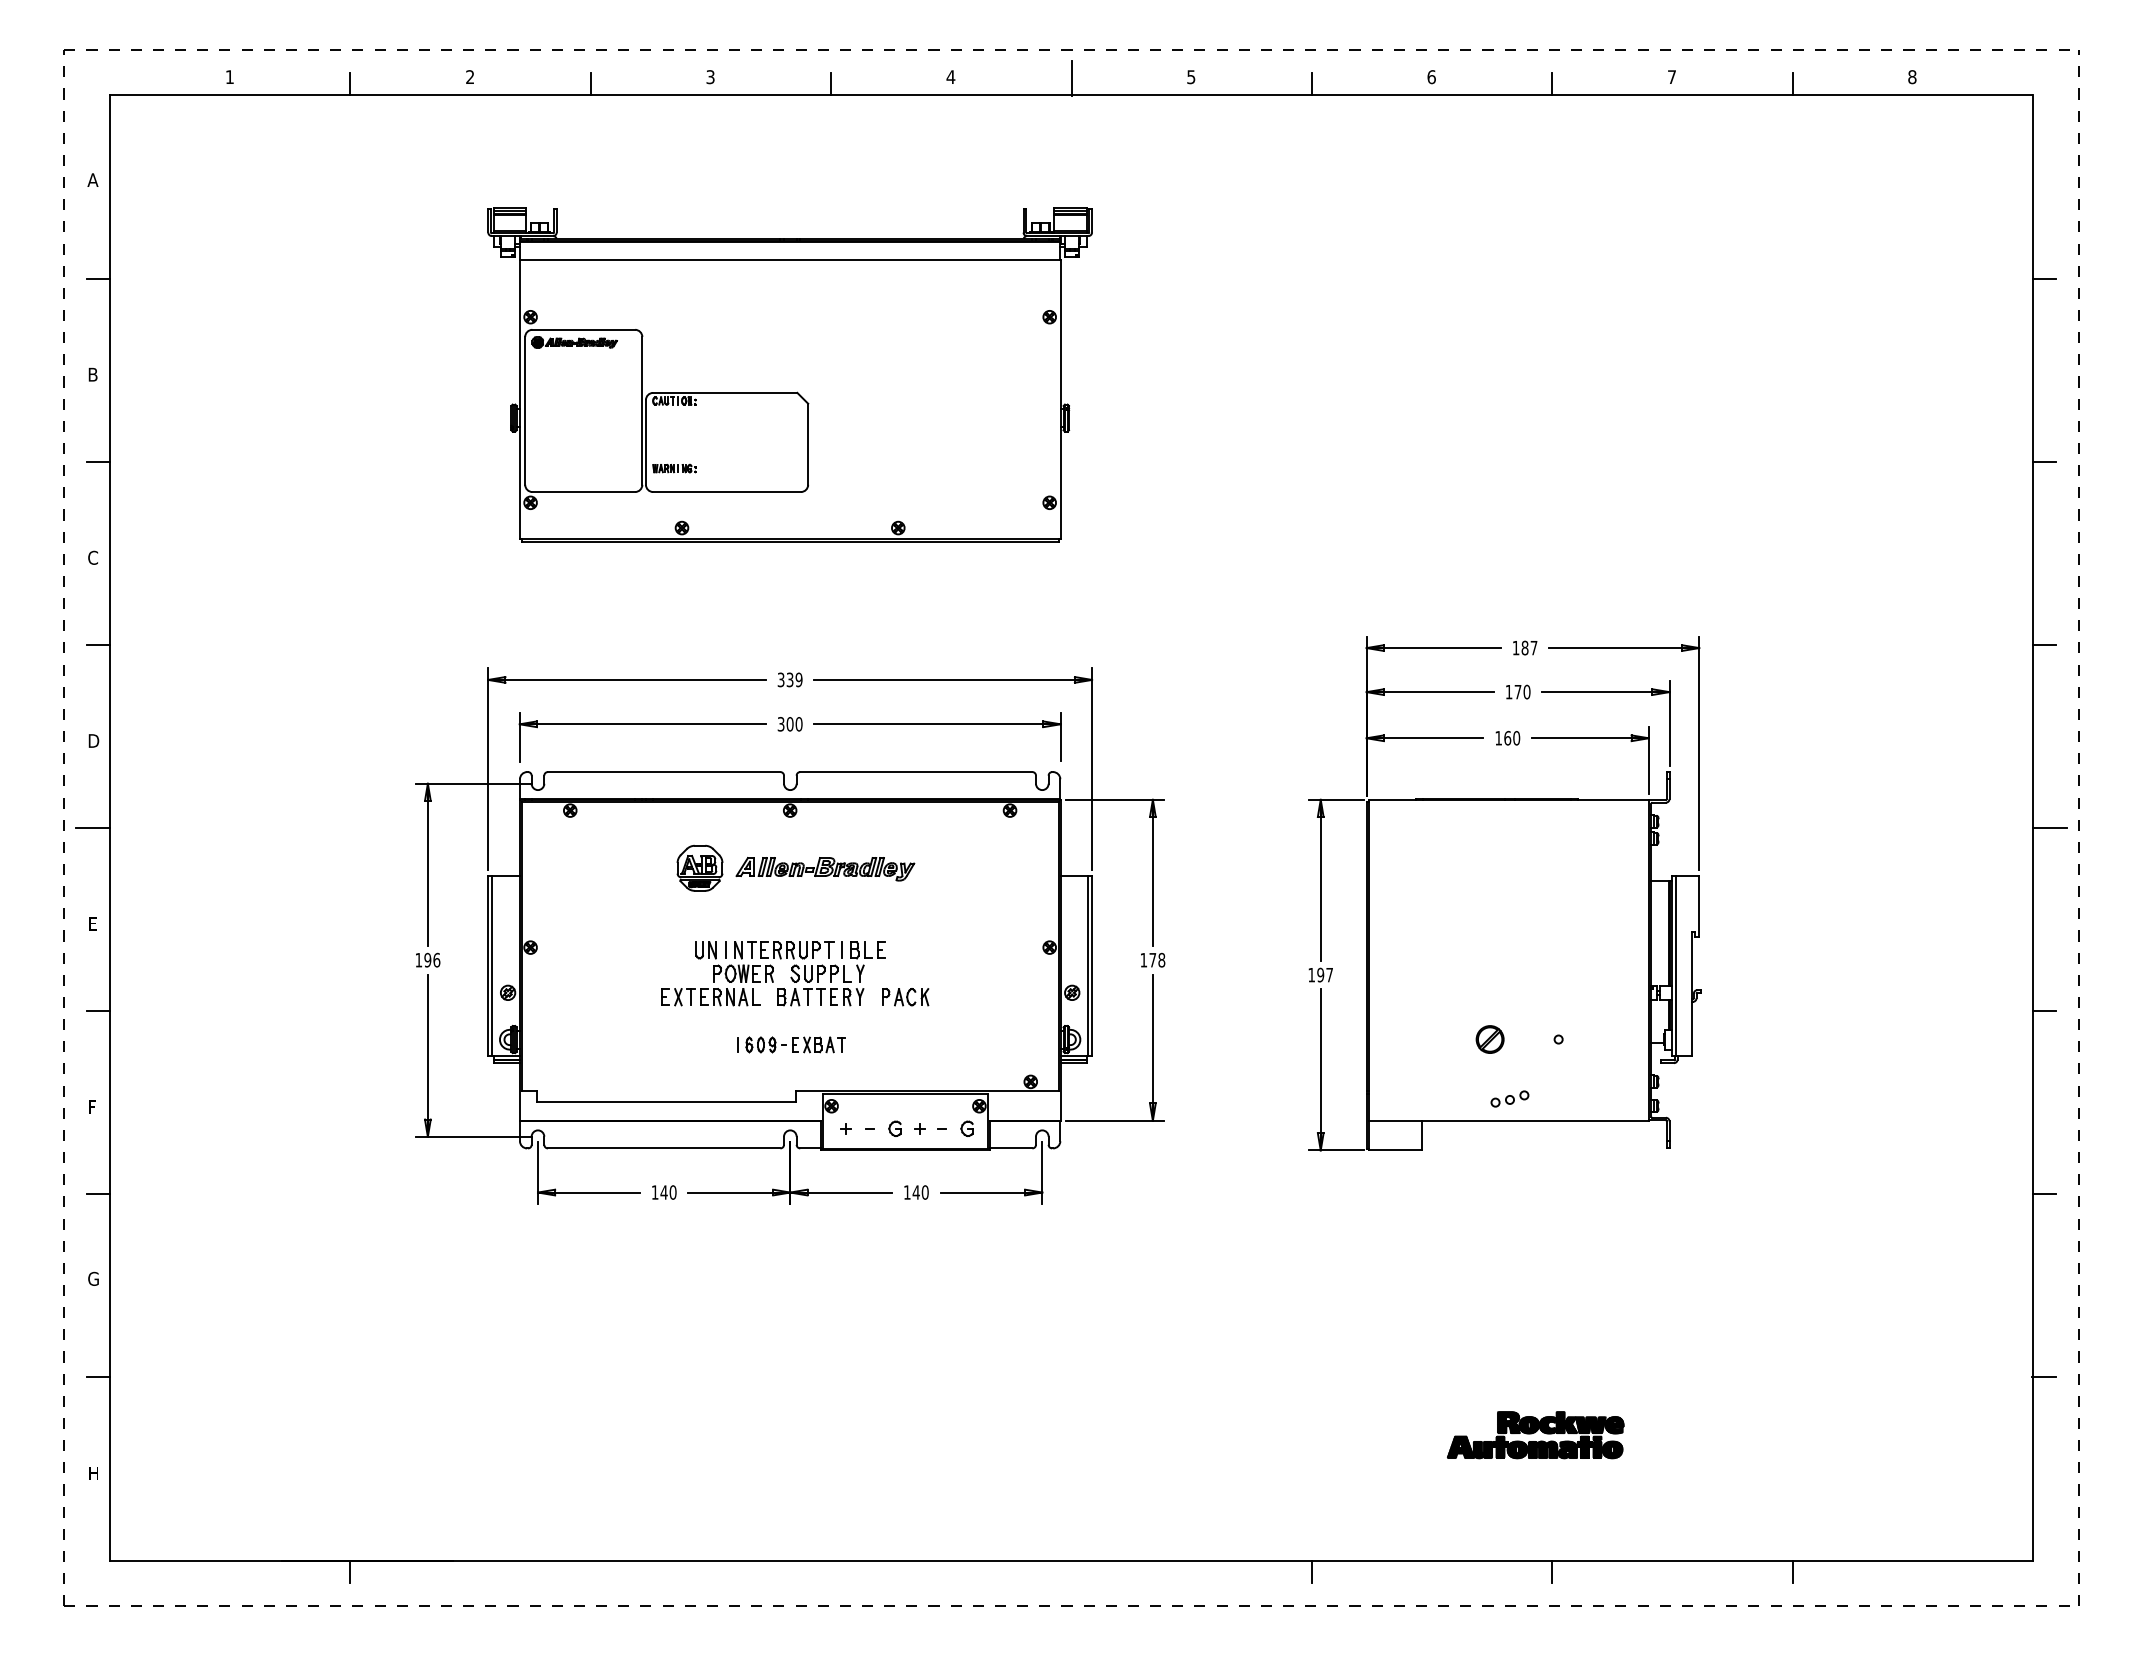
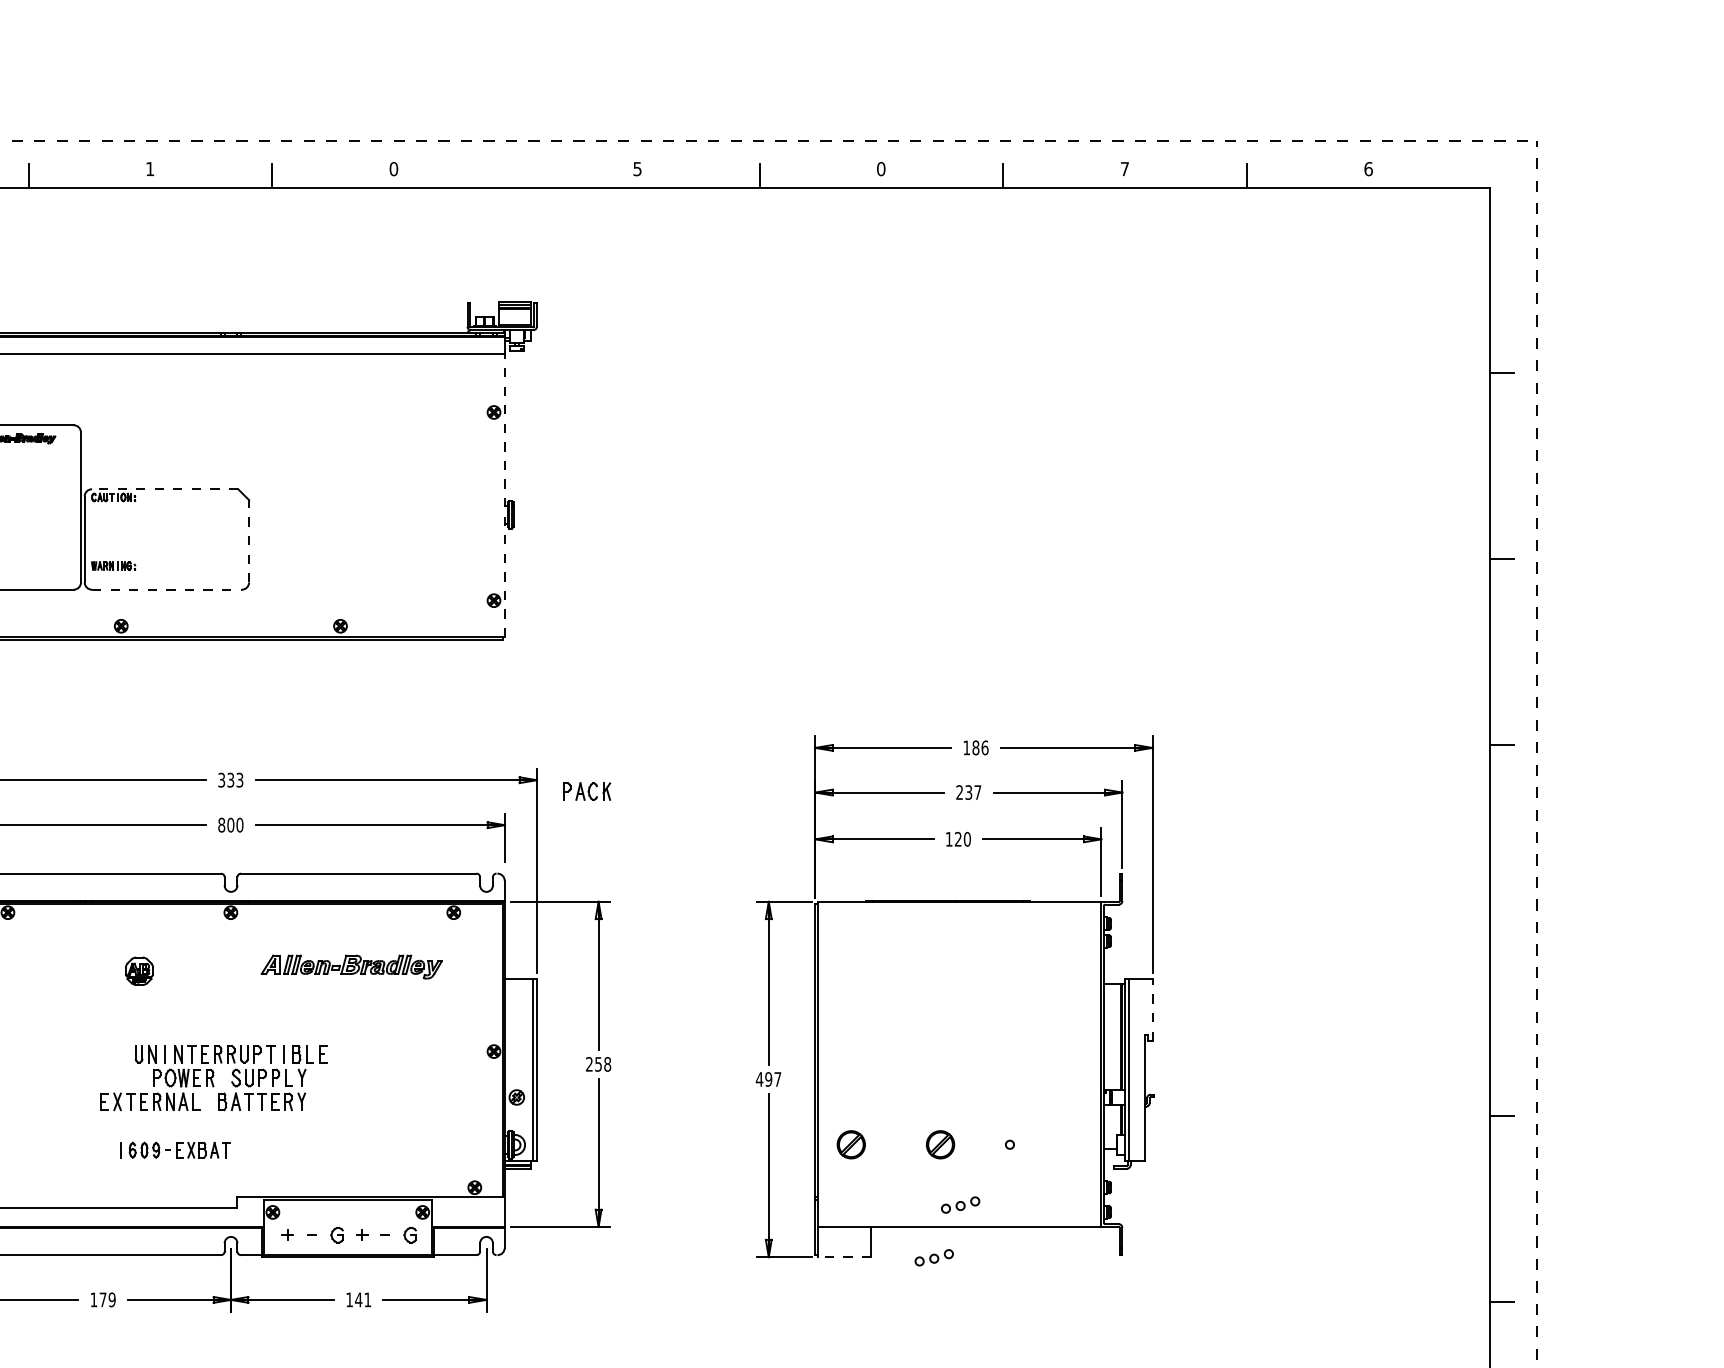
text: (1431, 76) -> (881, 168), 6 -> 0
text: (710, 77) -> (150, 169), 3 -> 1
text: (950, 77) -> (393, 169), 4 -> 0
text: (1912, 77) -> (1368, 169), 8 -> 6
line: (1071, 78) -> (516, 170), removed
line: (724, 392) -> (164, 488), solid -> dashed
line: (1060, 399) -> (504, 495), solid -> dashed
line: (808, 444) -> (249, 541), solid -> dashed
line: (727, 492) -> (167, 590), solid -> dashed
text: (1533, 647) -> (984, 747), 187 -> 186
text: (798, 679) -> (239, 779), 339 -> 333
text: (1517, 691) -> (968, 791), 170 -> 237
text: (780, 724) -> (221, 825), 300 -> 800
text: (1507, 737) -> (958, 838), 160 -> 120
line: (2049, 827) -> (1507, 929), removed
part: (699, 868) -> (138, 971), size x0.6
part: (825, 869) -> (351, 967), moved
line: (1699, 906) -> (1152, 1009), solid -> dashed
text: (1148, 959) -> (594, 1063), 178 -> 258
text: (1311, 975) -> (759, 1079), 197 -> 497
part: (905, 997) -> (587, 791), moved
part: (1401, 1039) -> (850, 1144), added
part: (791, 1044) -> (175, 1149), moved
line: (1395, 1150) -> (844, 1257), solid -> dashed
part: (1483, 1150) -> (933, 1257), added
text: (668, 1192) -> (107, 1299), 140 -> 179
text: (924, 1192) -> (367, 1299), 140 -> 141

